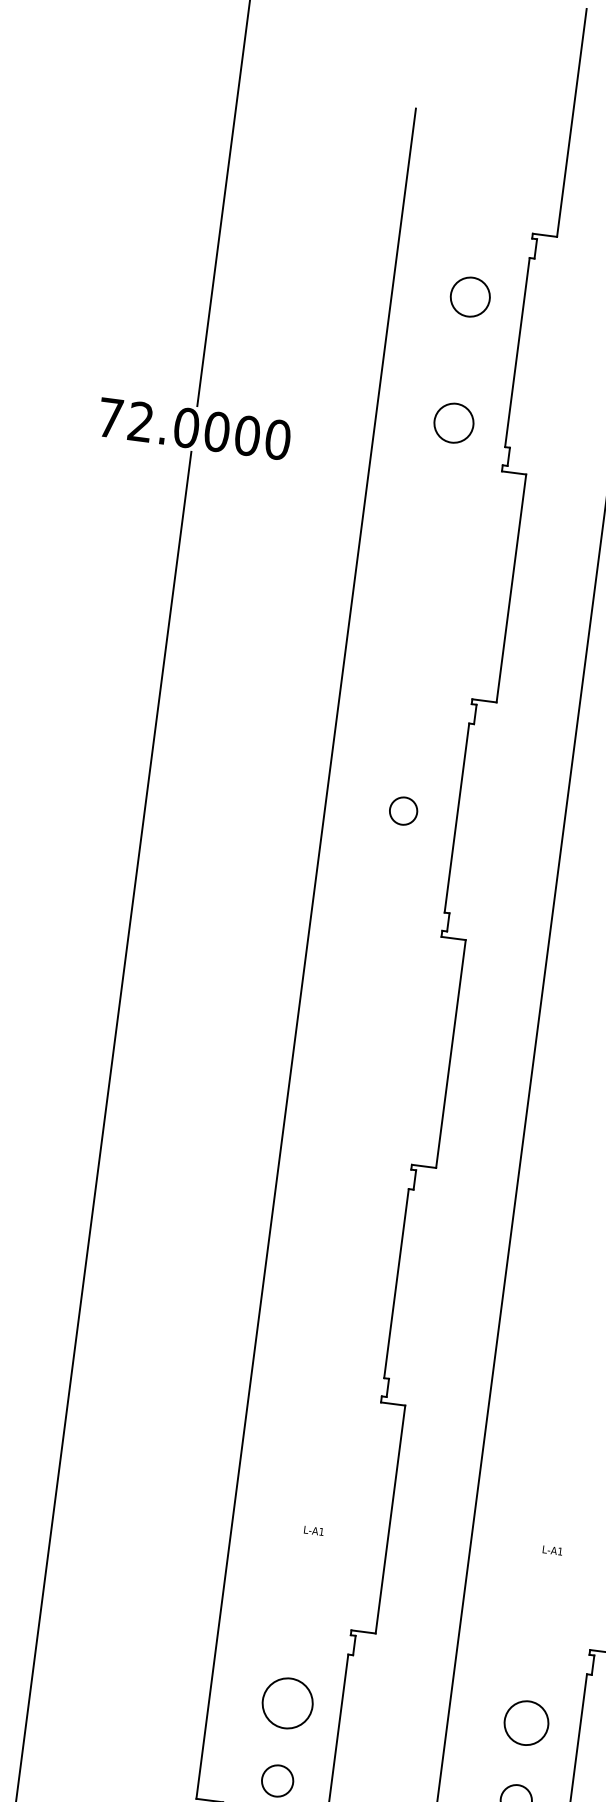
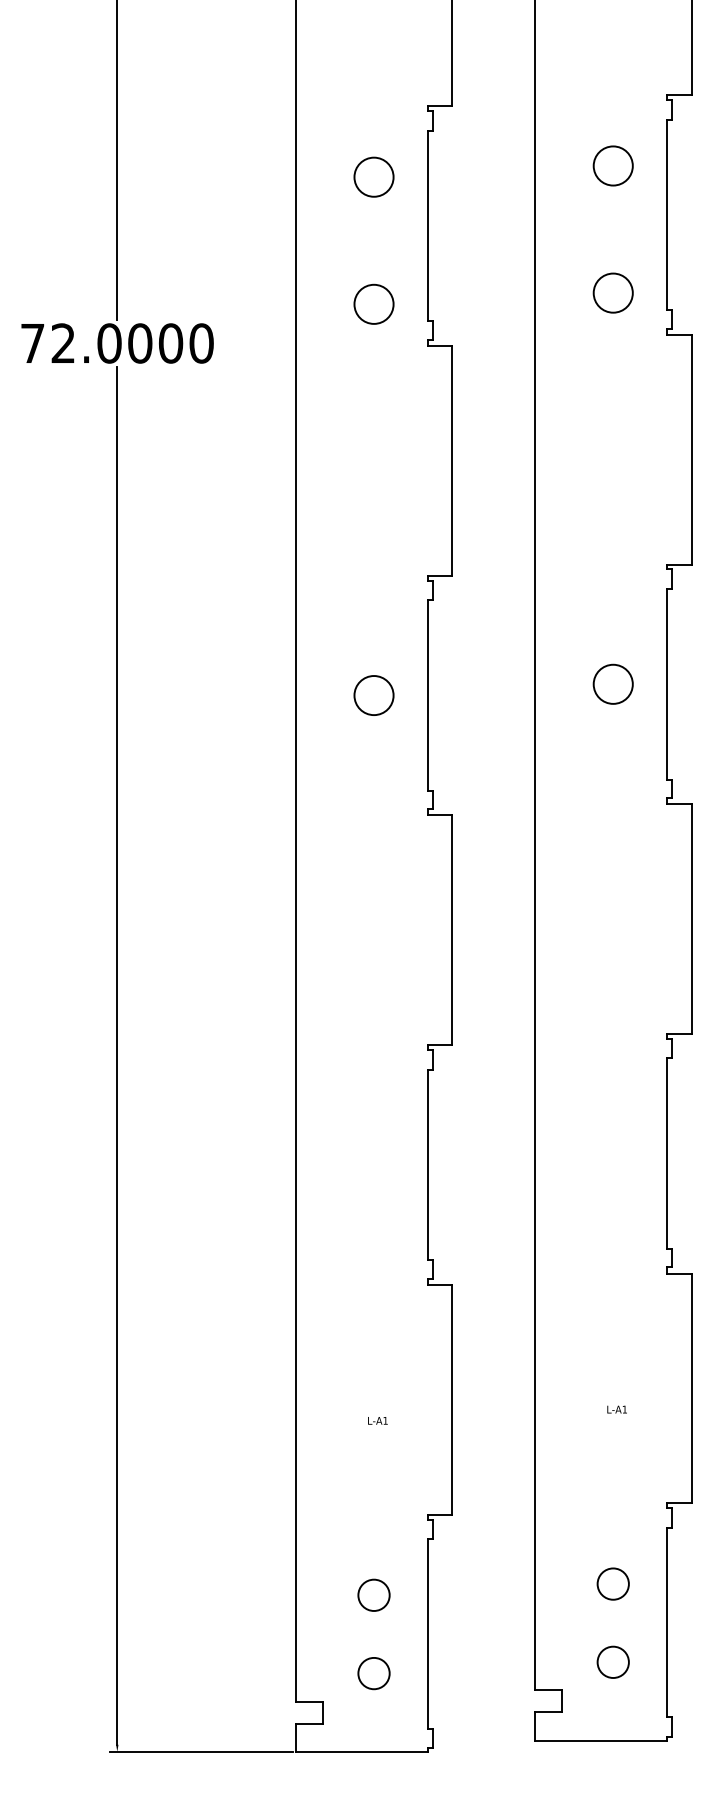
circle: (403, 811) -> (373, 695), size x1.43
circle: (287, 1702) -> (373, 1594), size x0.62
circle: (525, 1722) -> (612, 1583), size x0.71

